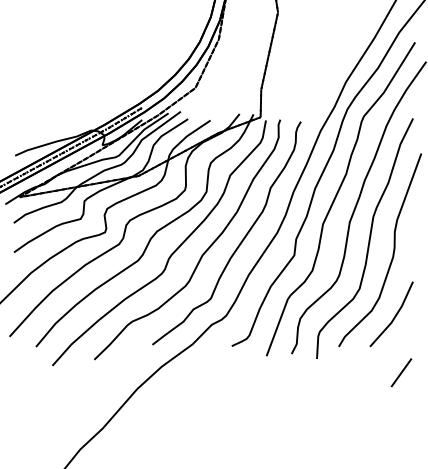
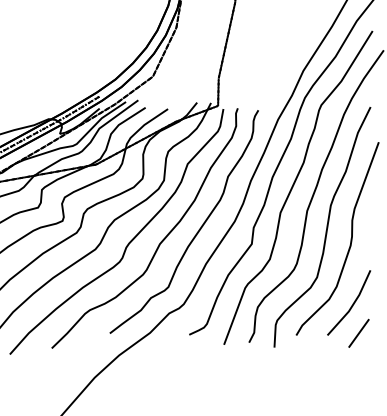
line: (401, 372) -> (358, 333), moved

